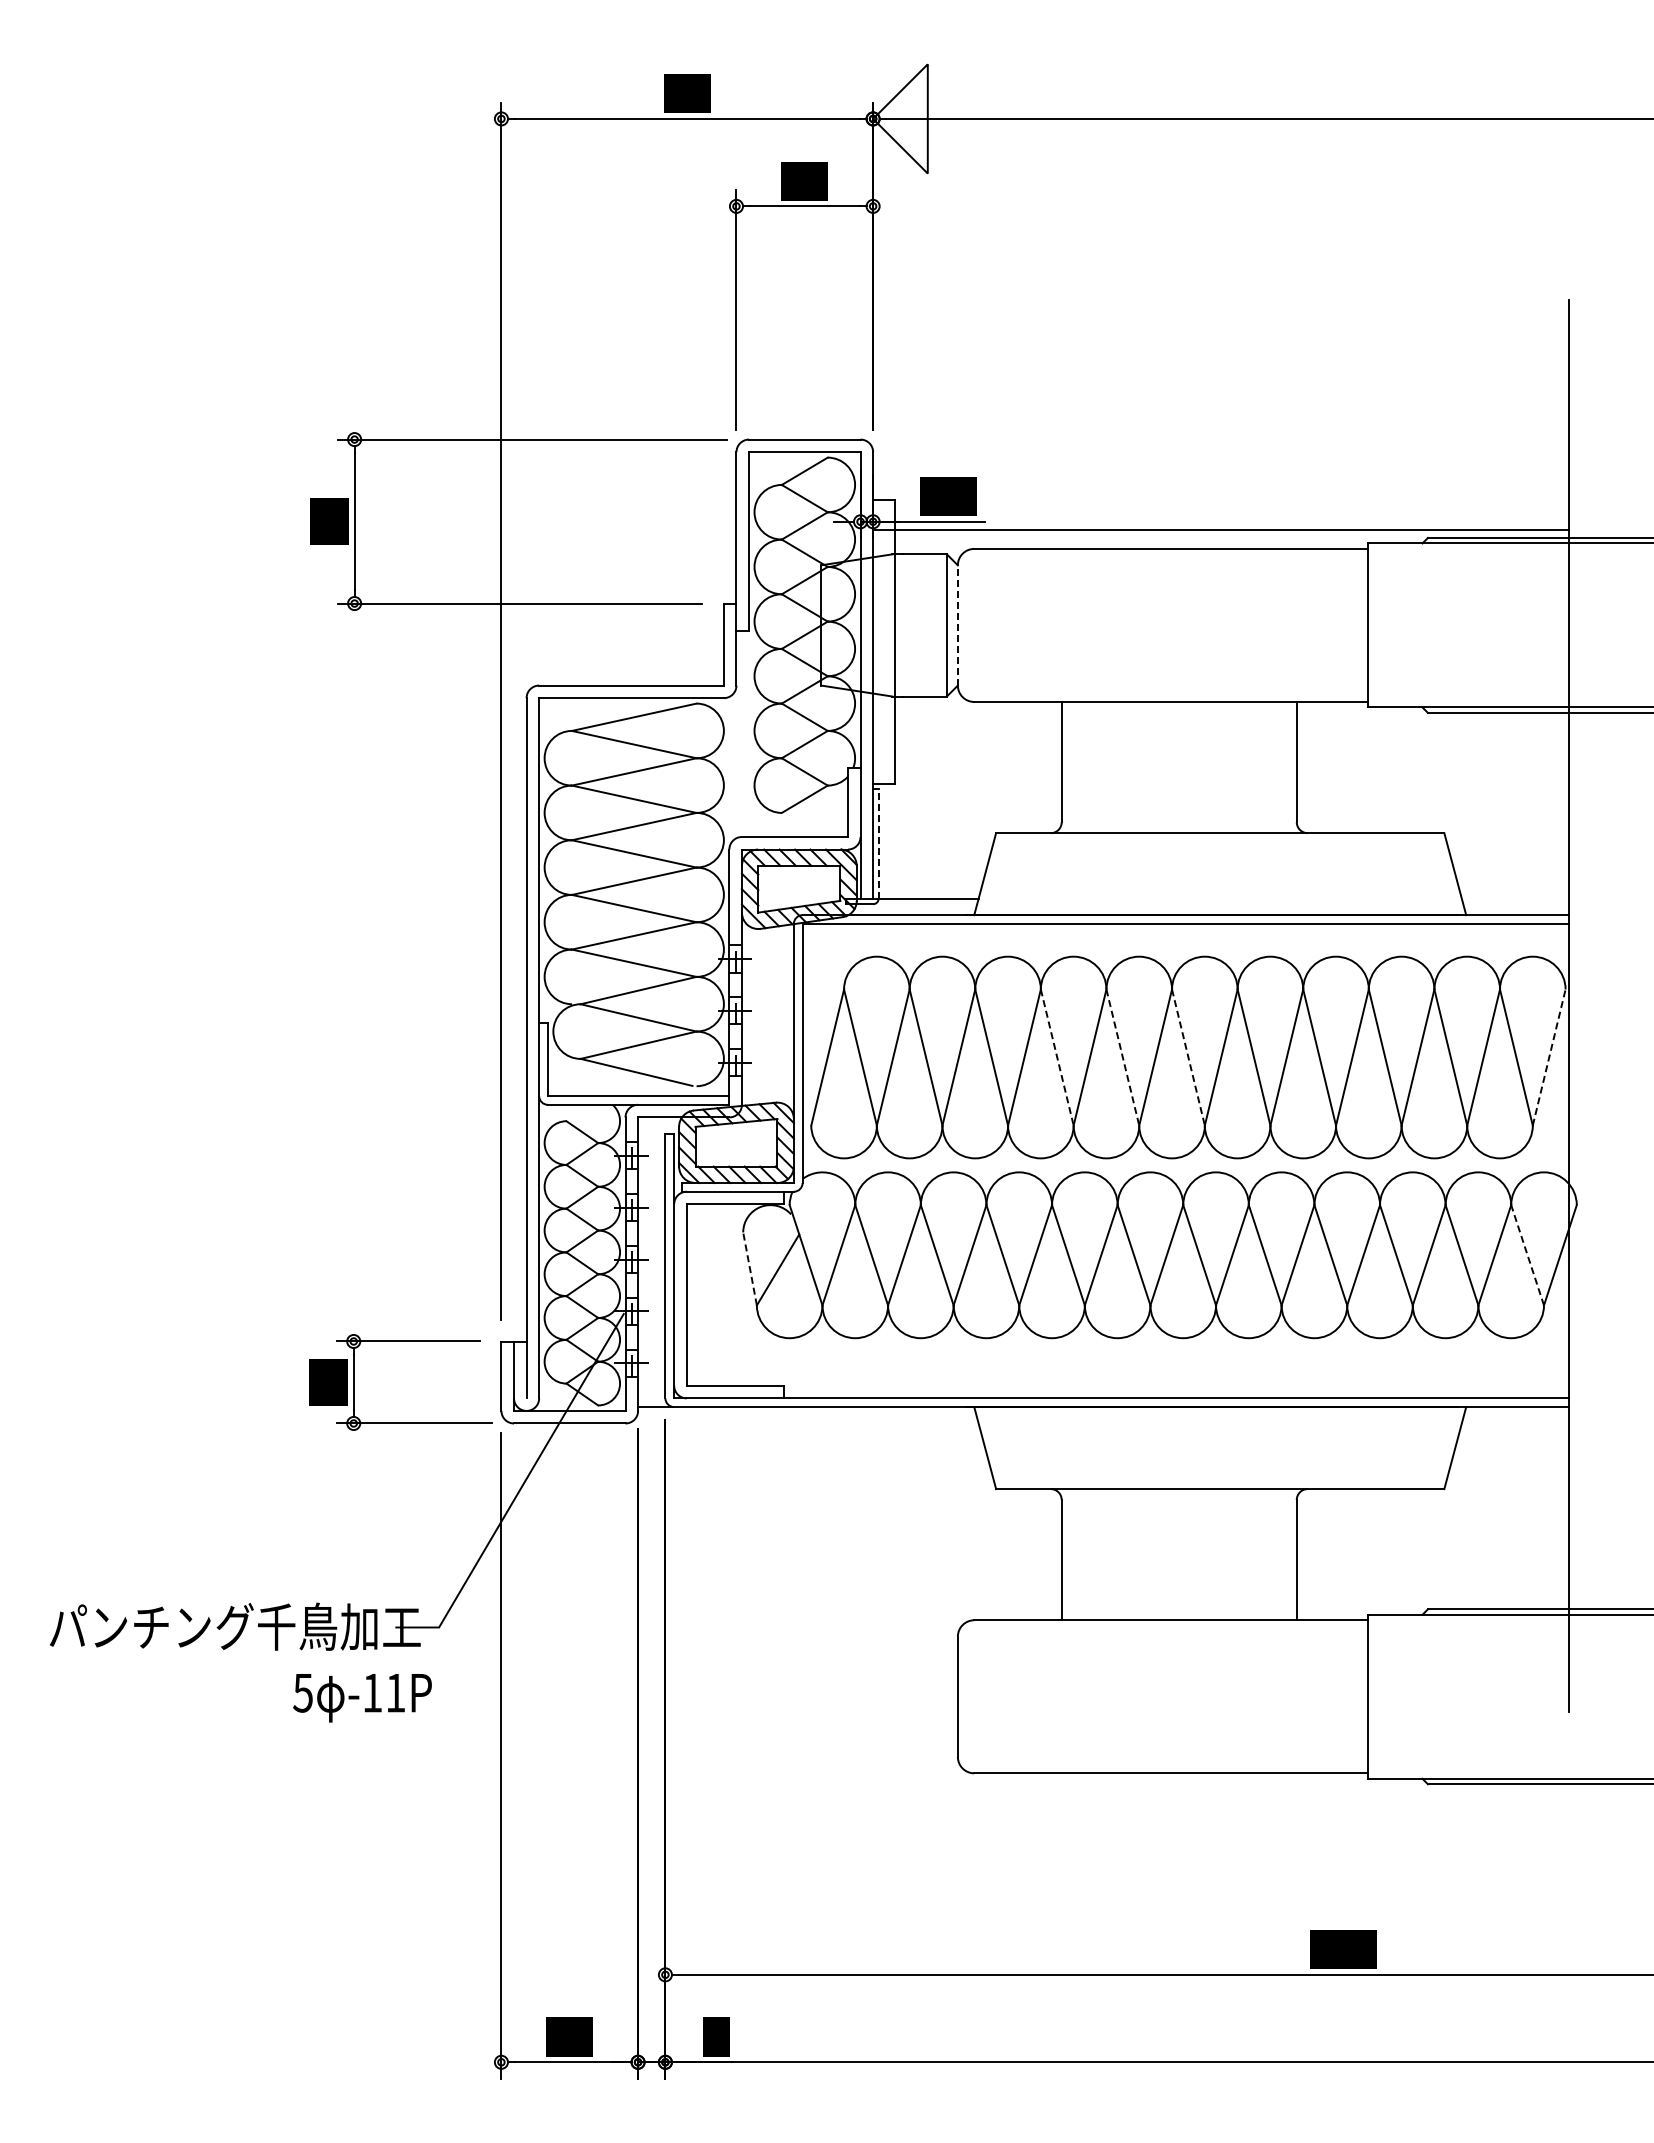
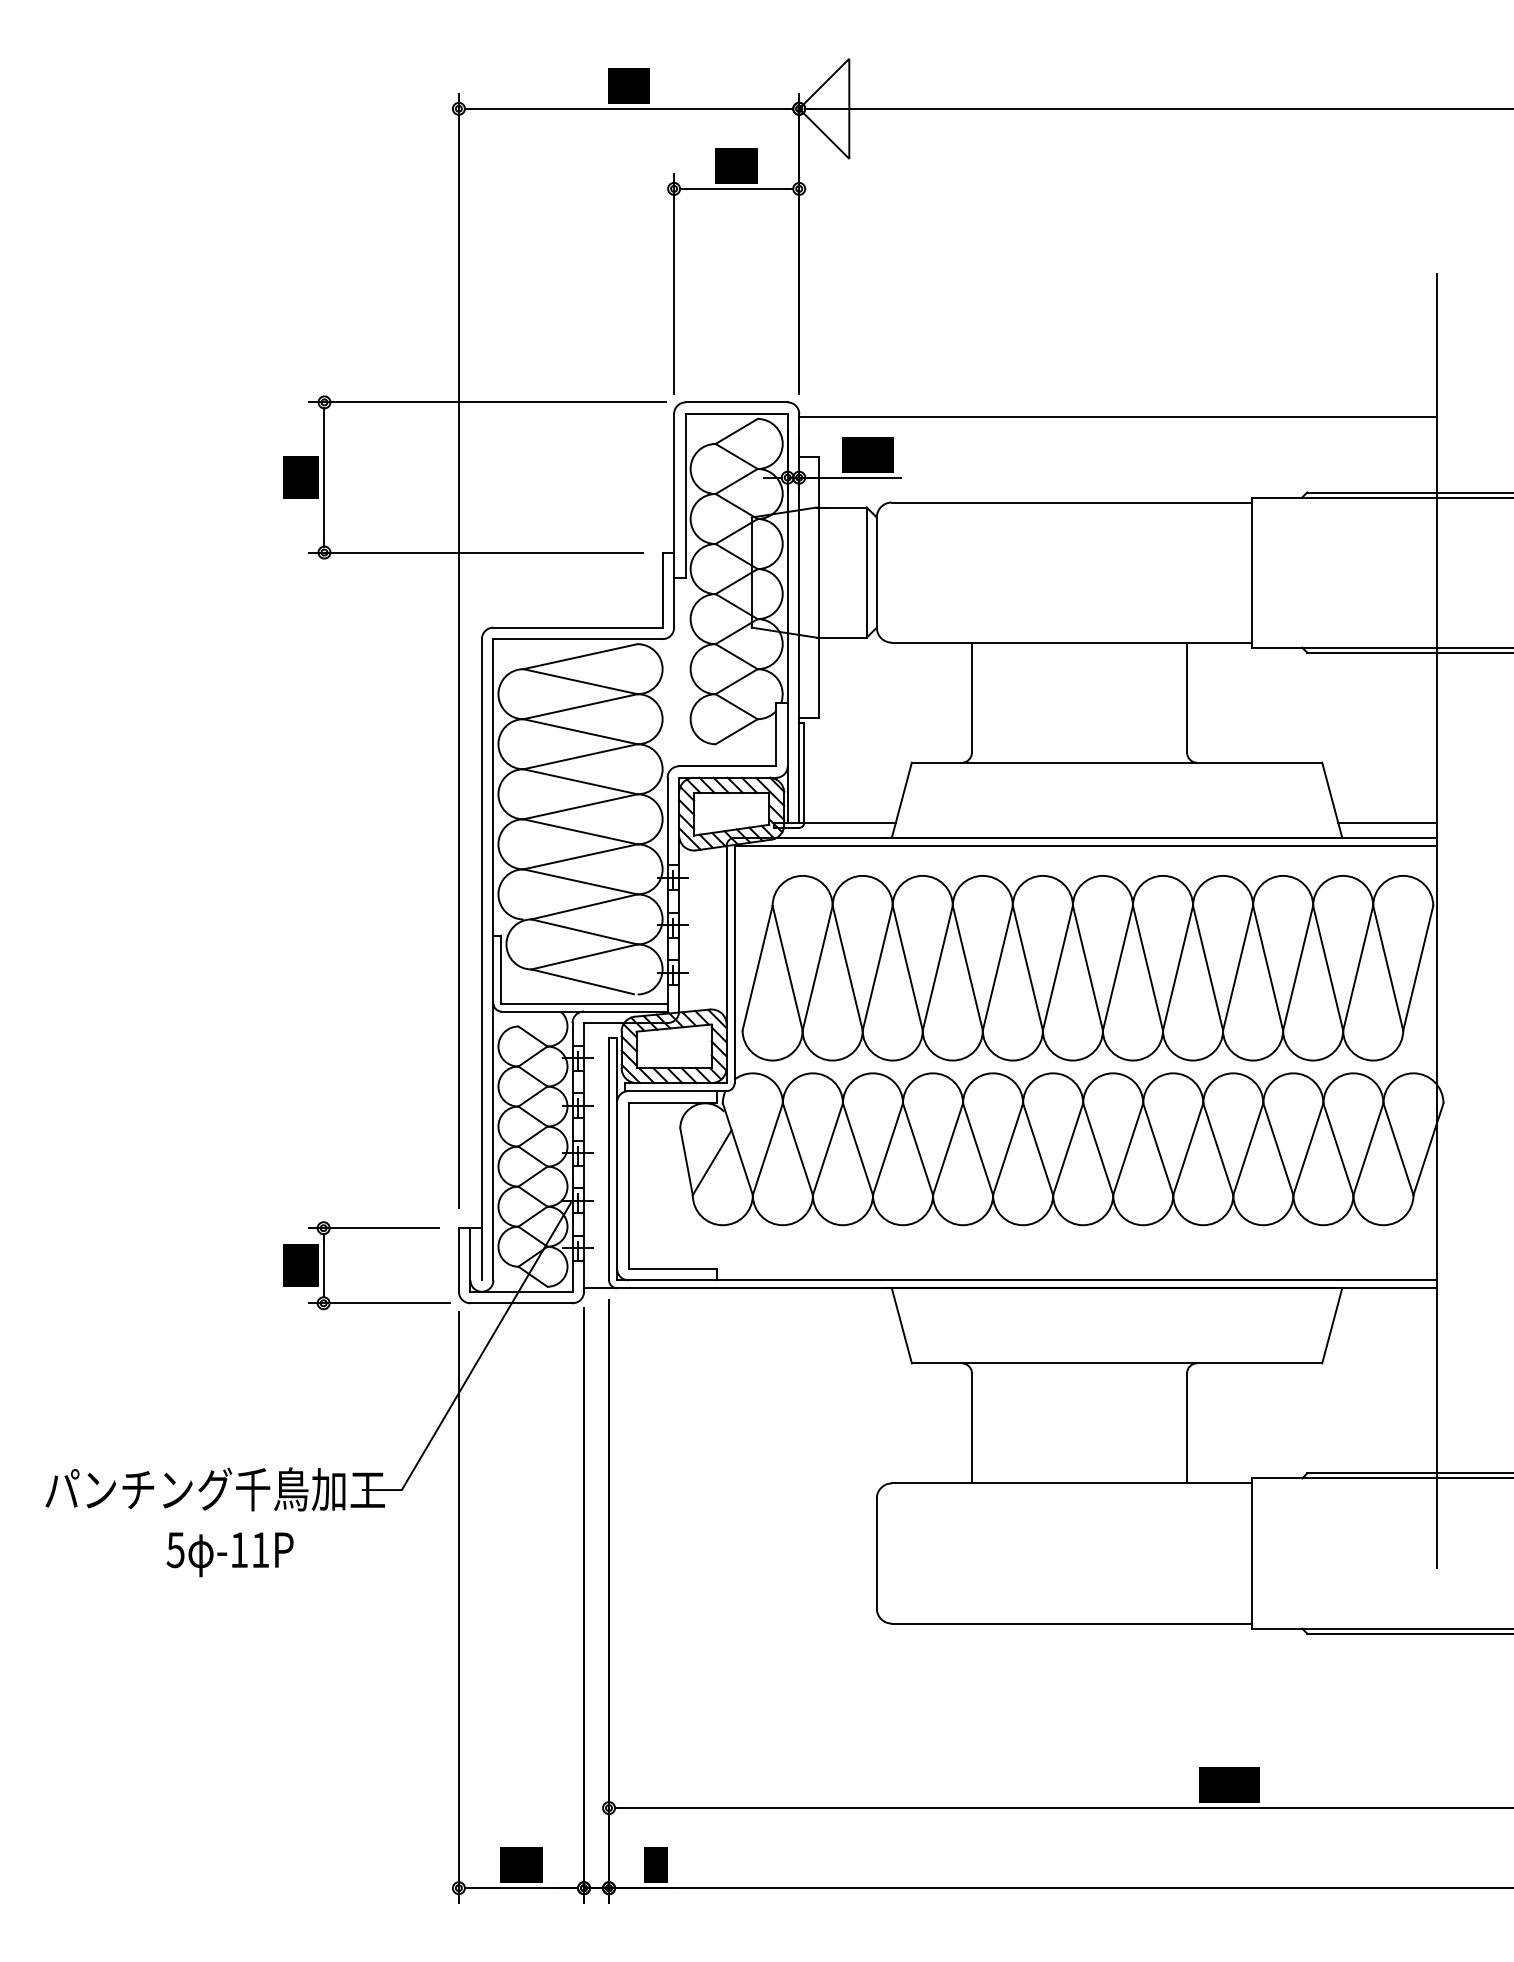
line: (1221, 530) -> (1118, 417), moved
line: (957, 624) -> (876, 571), dashed -> solid
line: (878, 844) -> (804, 773), dashed -> solid
line: (1515, 898) -> (1387, 822), added
line: (1549, 1057) -> (1418, 968), dashed -> solid
line: (1057, 1058) -> (968, 969), dashed -> solid
line: (1122, 1058) -> (1027, 969), dashed -> solid
line: (1188, 1058) -> (1087, 969), dashed -> solid
line: (1527, 1255) -> (1398, 1149), dashed -> solid
line: (749, 1268) -> (686, 1161), dashed -> solid
text: (362, 1698) -> (230, 1555), moved

